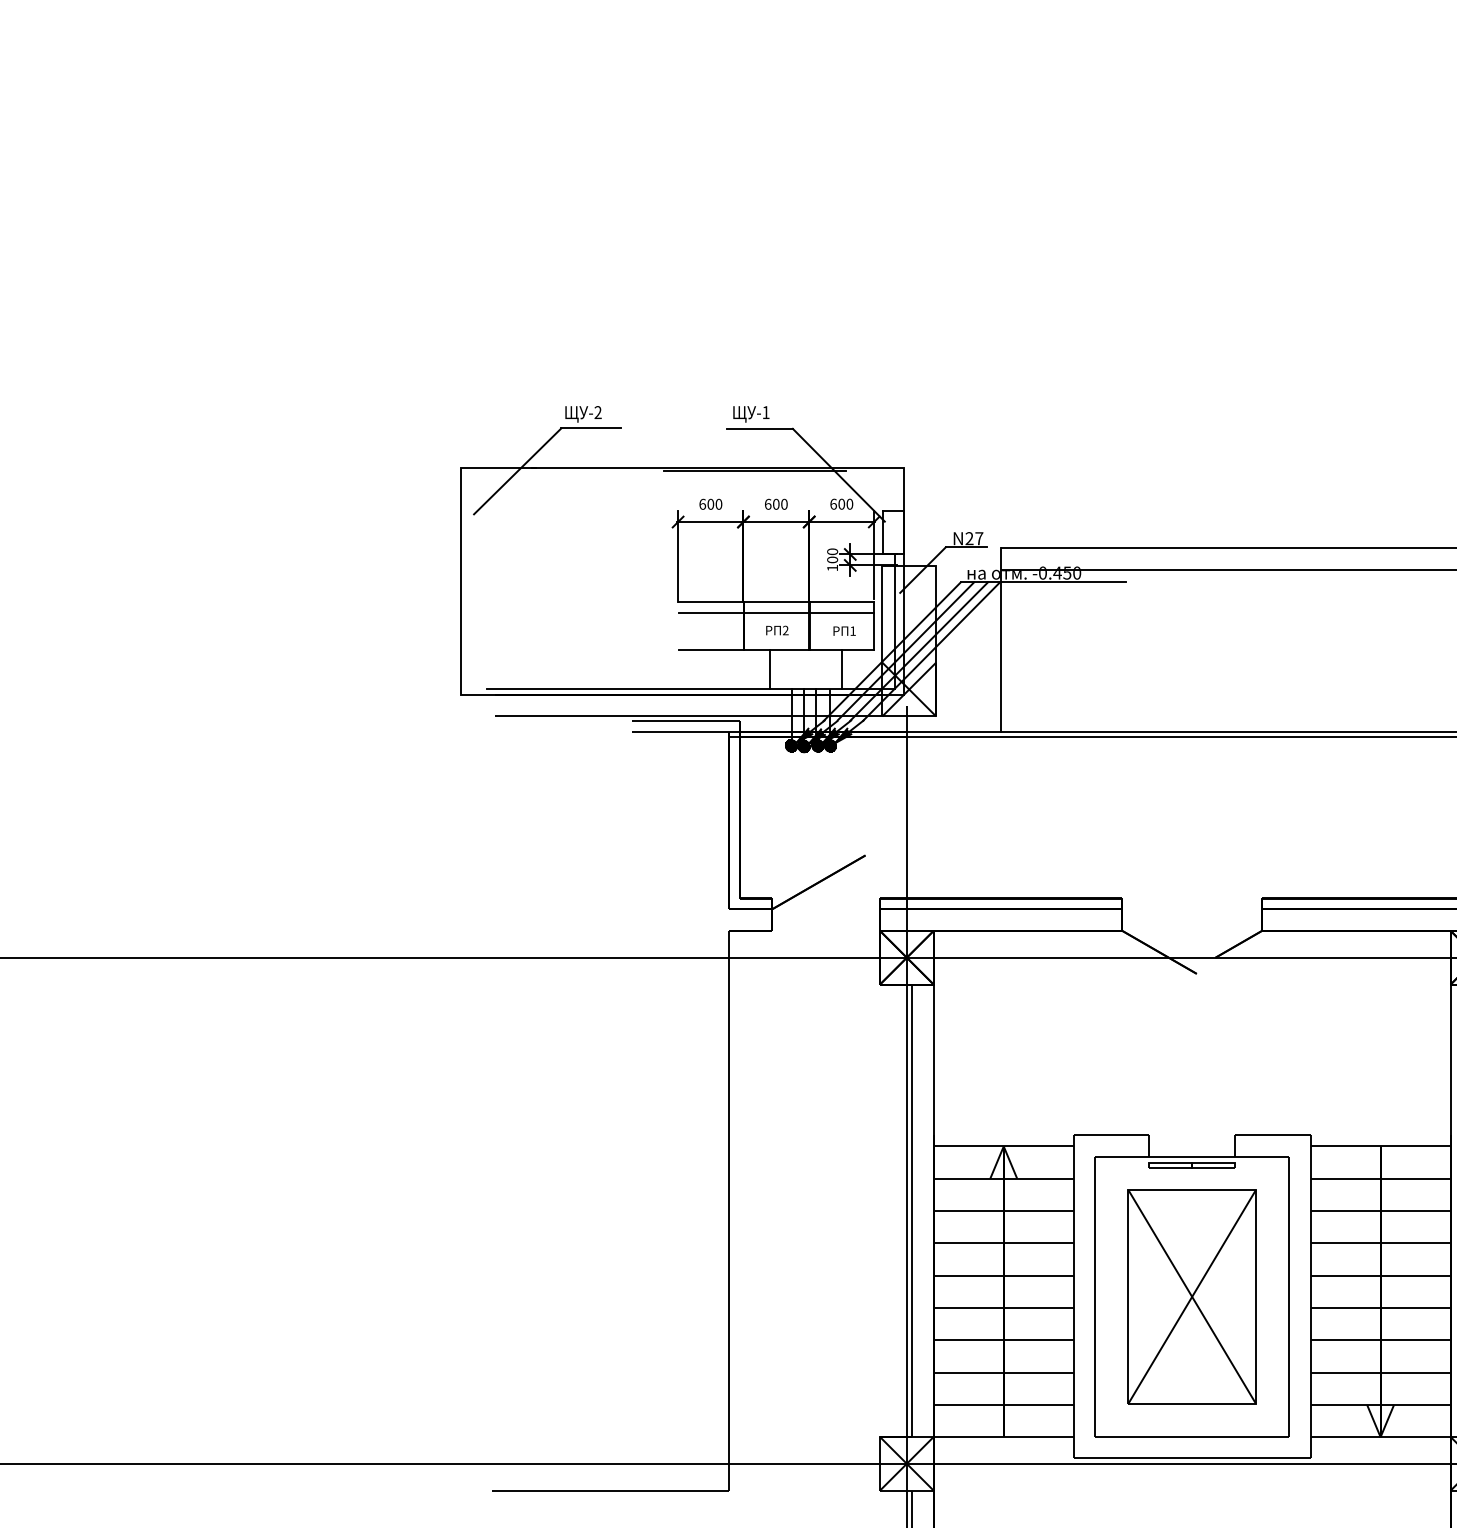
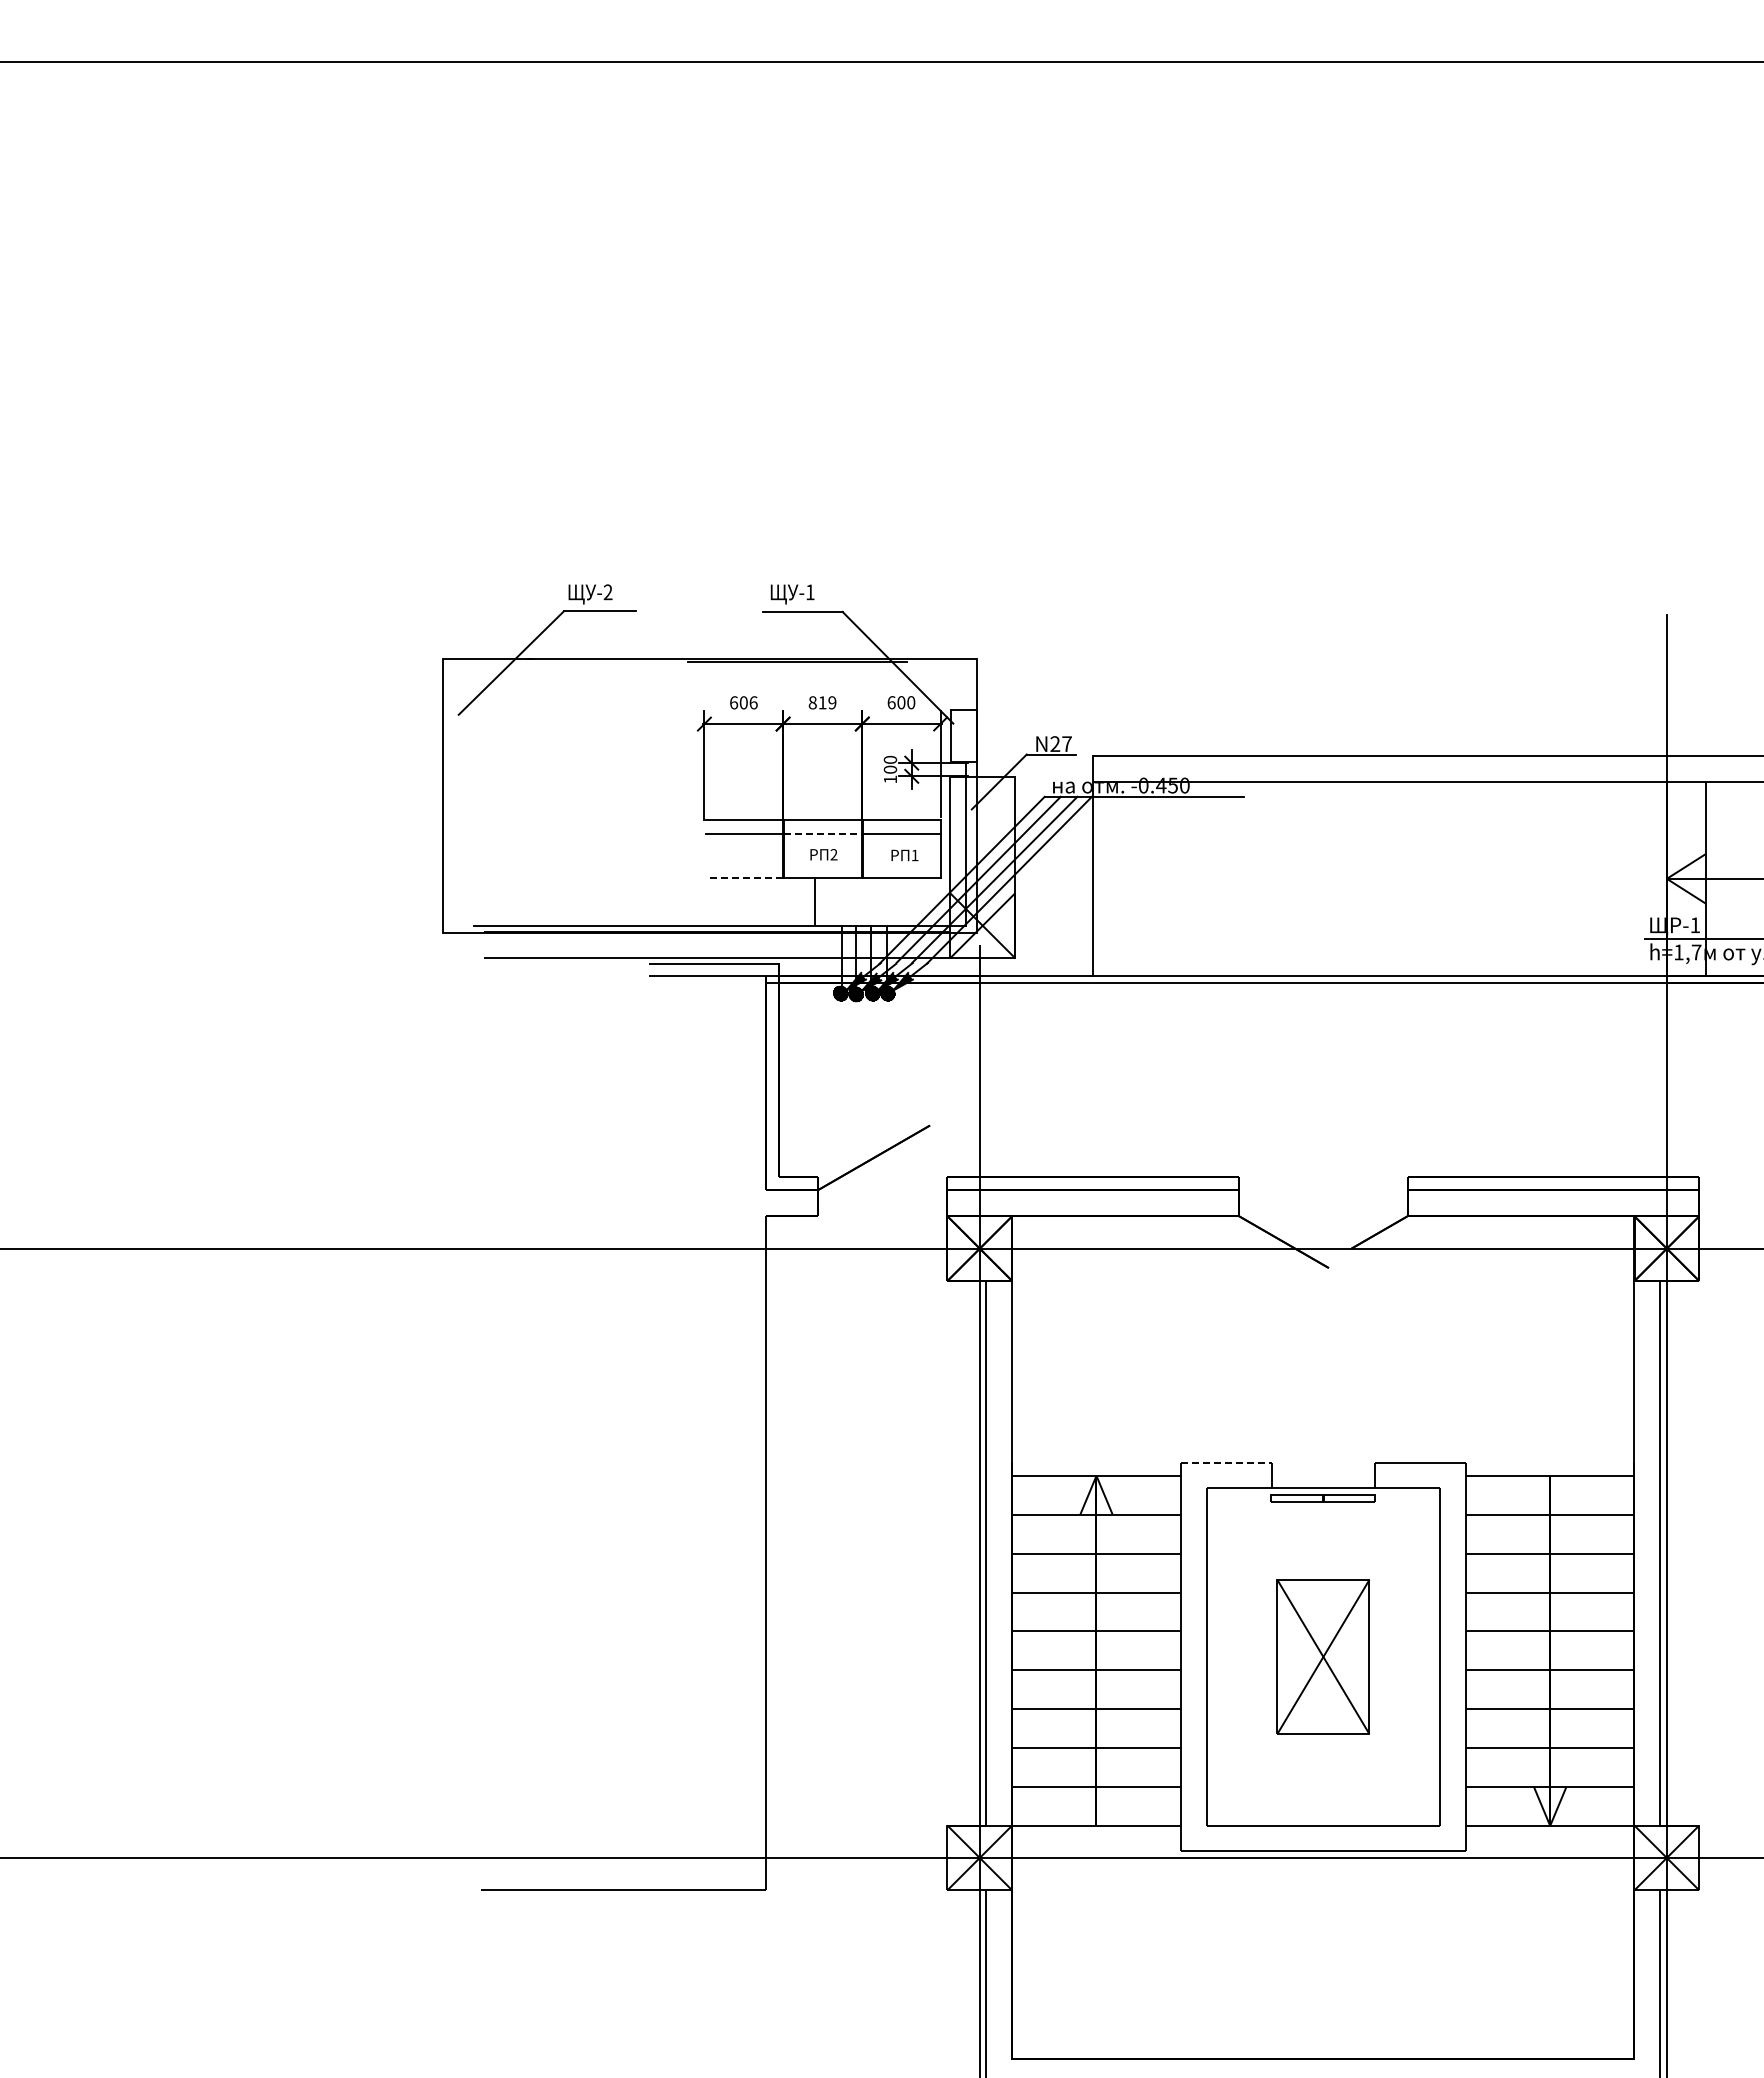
text: (718, 504) -> (753, 702), 600 -> 606
text: (776, 504) -> (822, 702), 600 -> 819
line: (776, 612) -> (822, 833), solid -> dashed
line: (711, 650) -> (744, 878), solid -> dashed
line: (841, 669) -> (901, 901), removed
line: (1111, 1135) -> (1226, 1462), solid -> dashed
part: (1192, 1296) -> (1323, 1656), size x0.6

